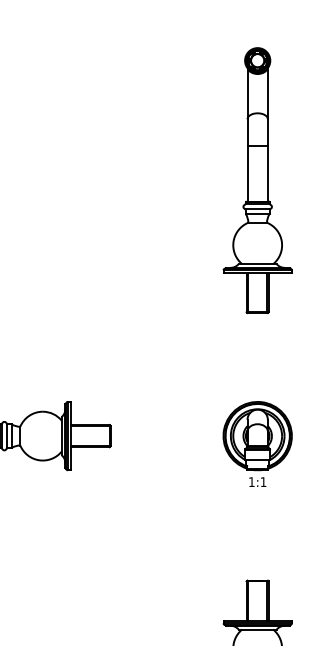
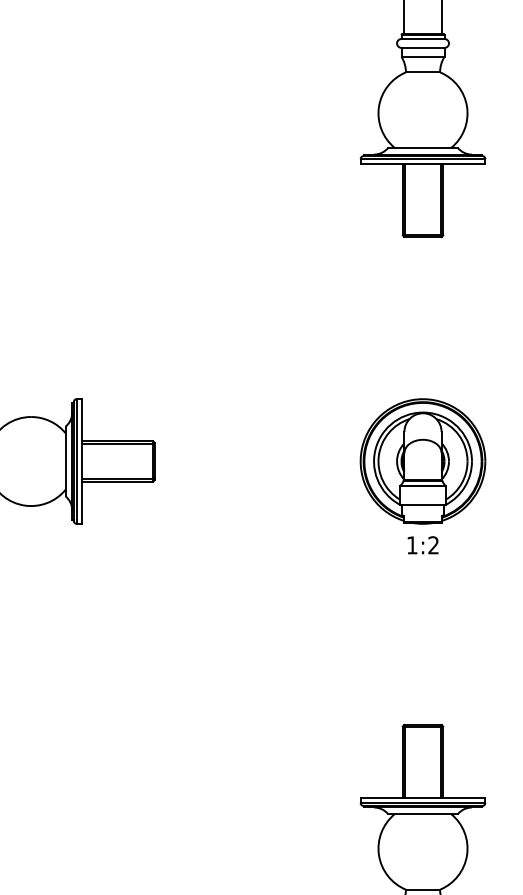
text: (263, 481) -> (433, 544), 1:1 -> 1:2

